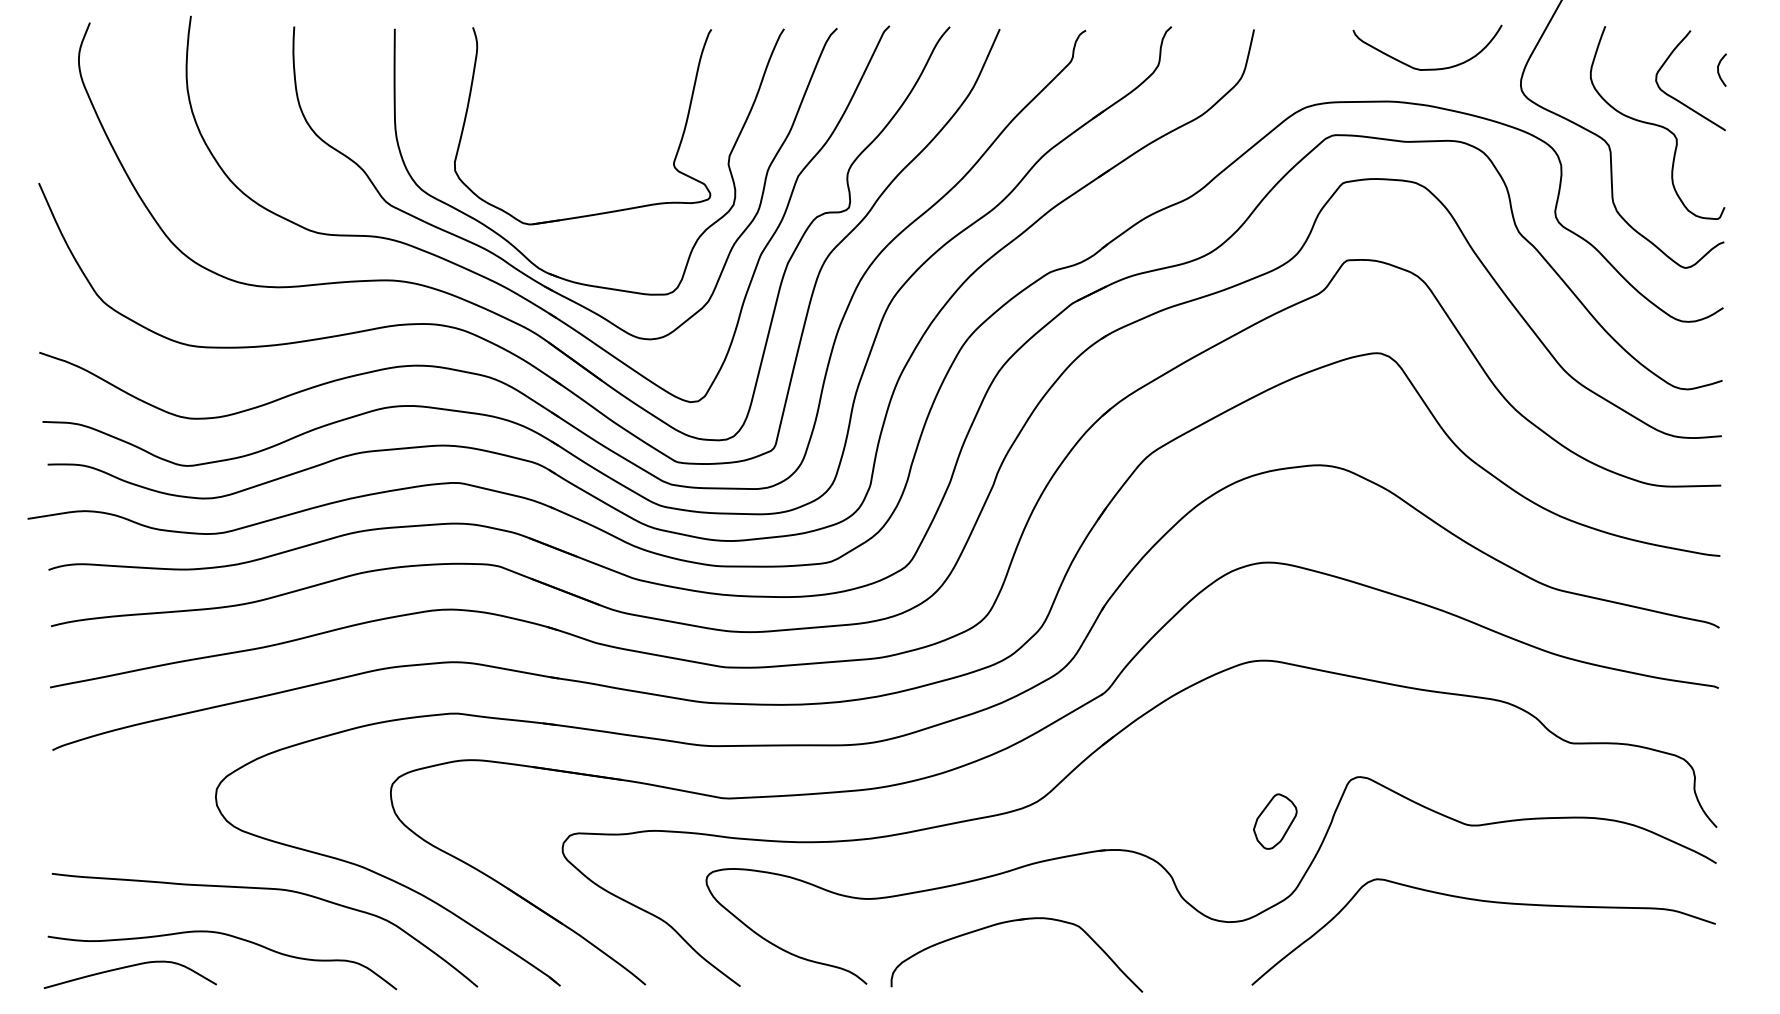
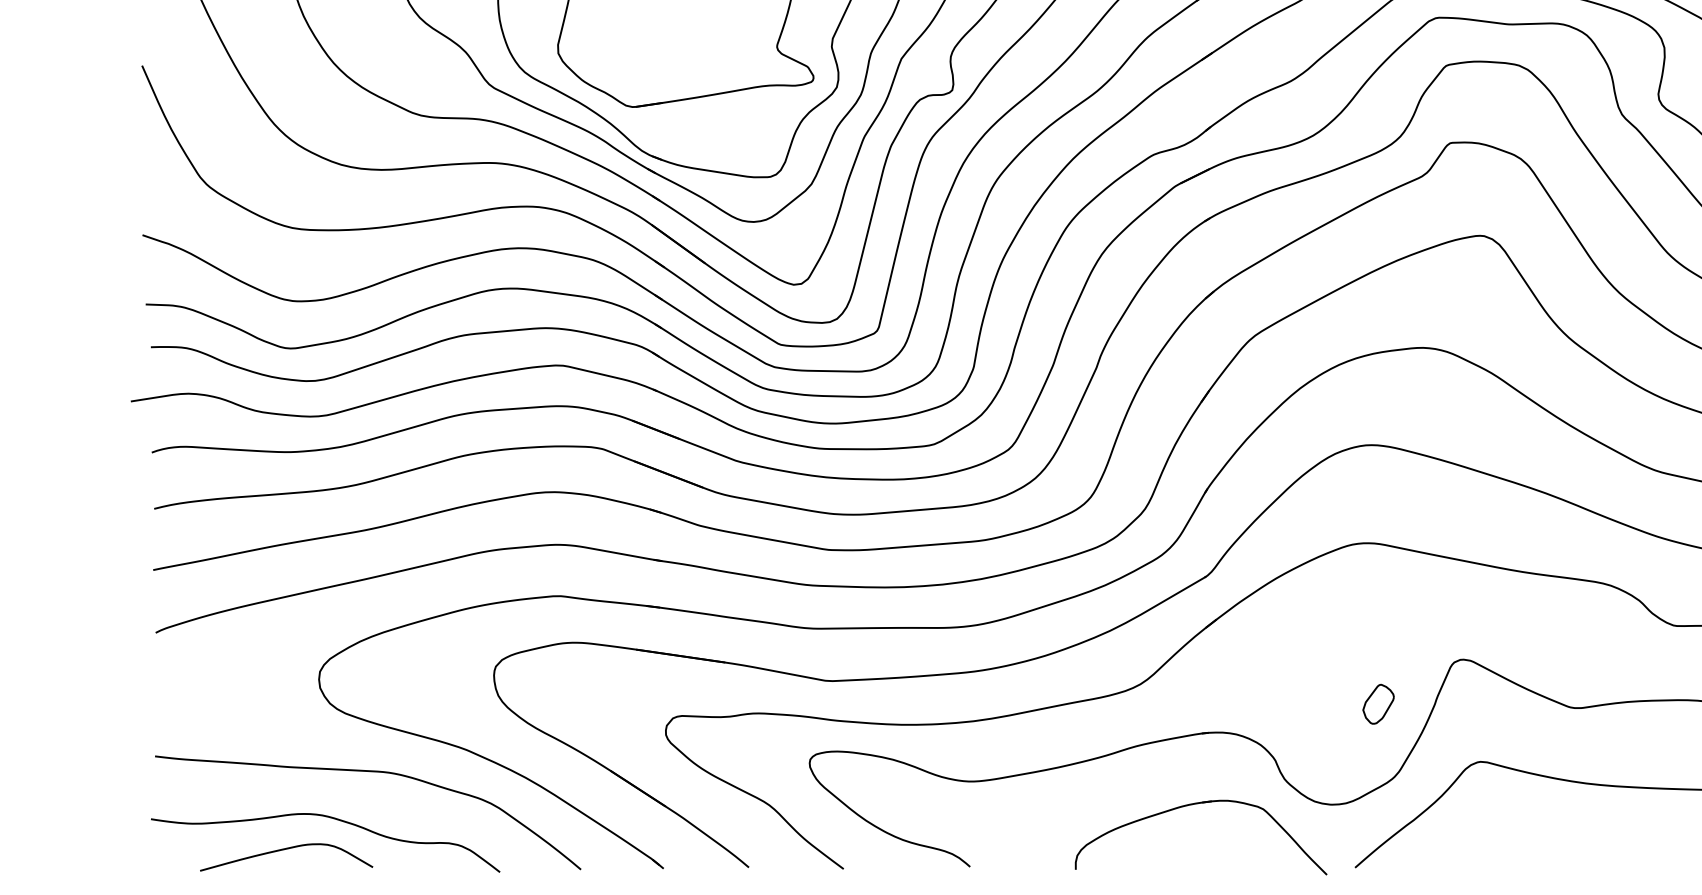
part: (1275, 821) -> (1378, 704), size x0.71
part: (1010, 922) -> (1194, 805), moved
curve: (129, 967) -> (285, 850), moved

